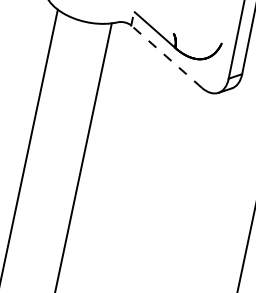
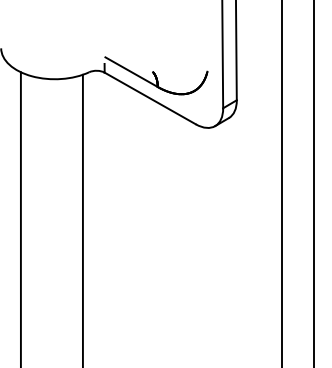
line: (165, 56) -> (149, 98), dashed -> solid

